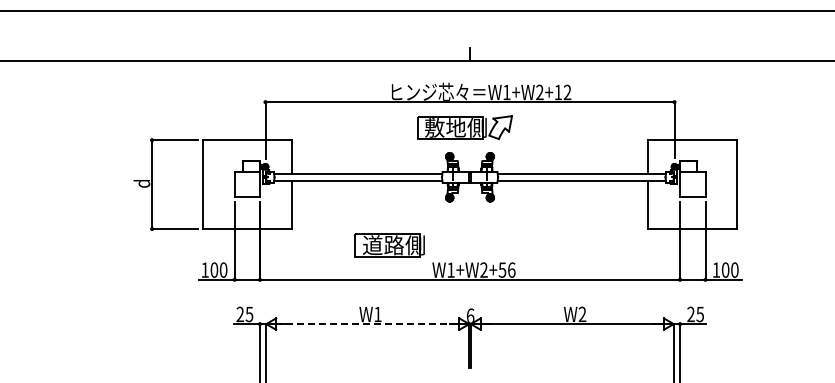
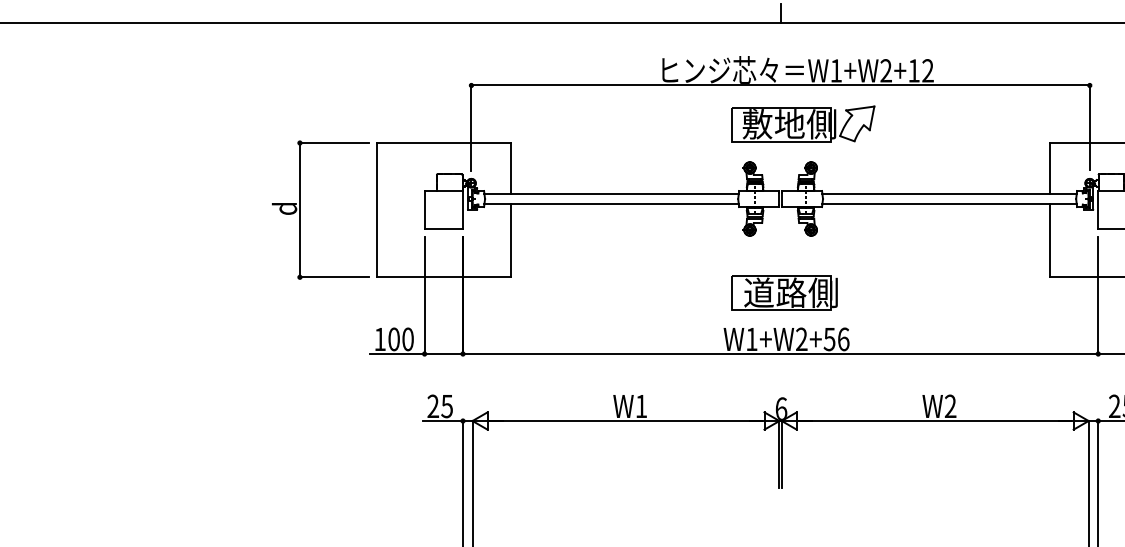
part: (464, 127) -> (802, 123), moved
part: (389, 245) -> (784, 293), moved
line: (367, 324) -> (625, 421), dashed -> solid

